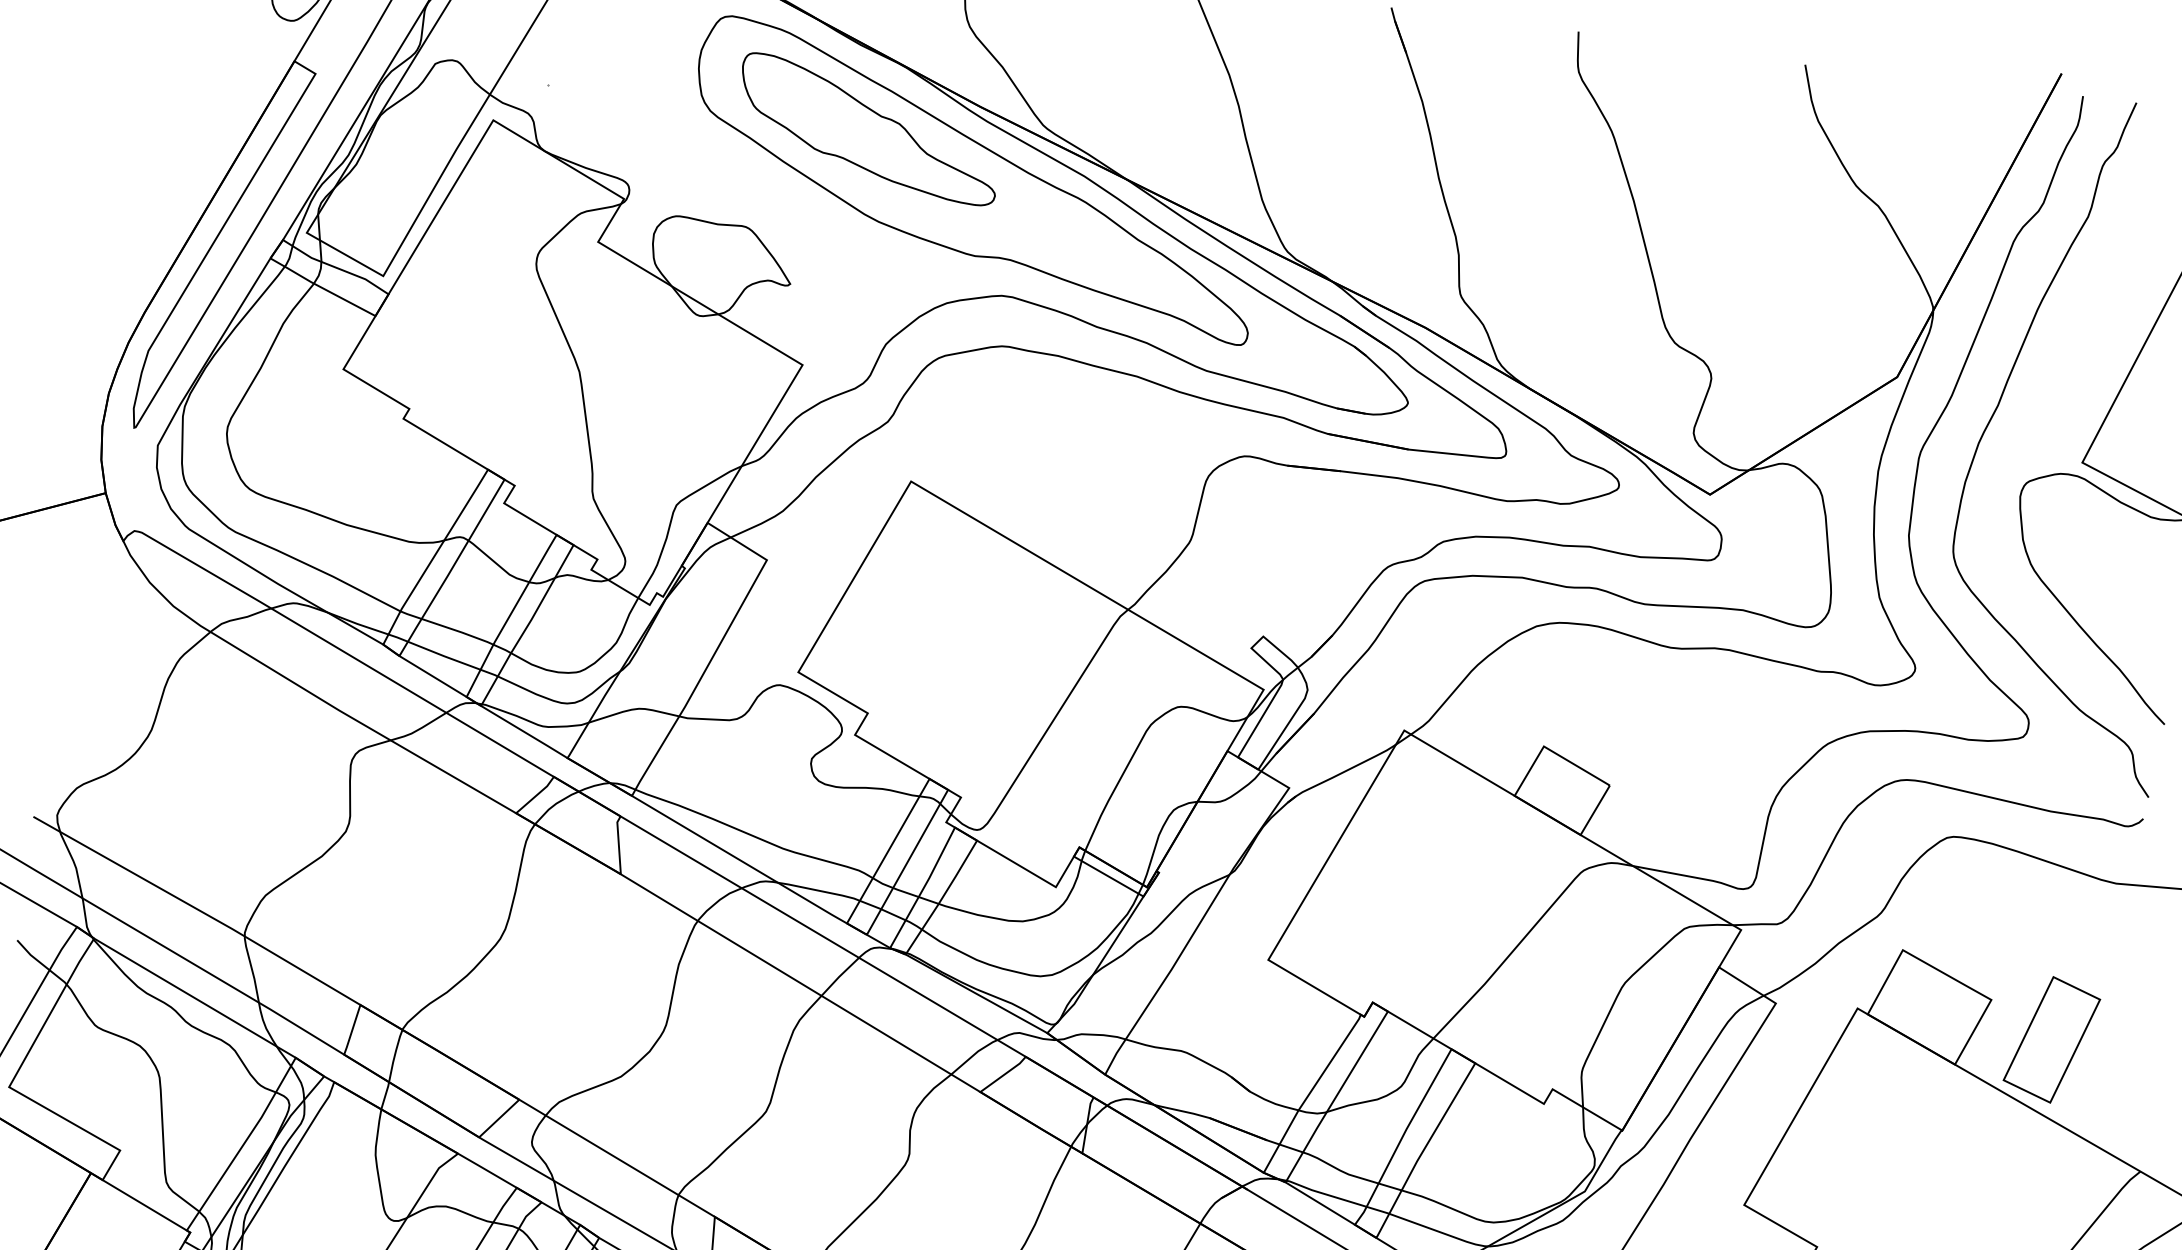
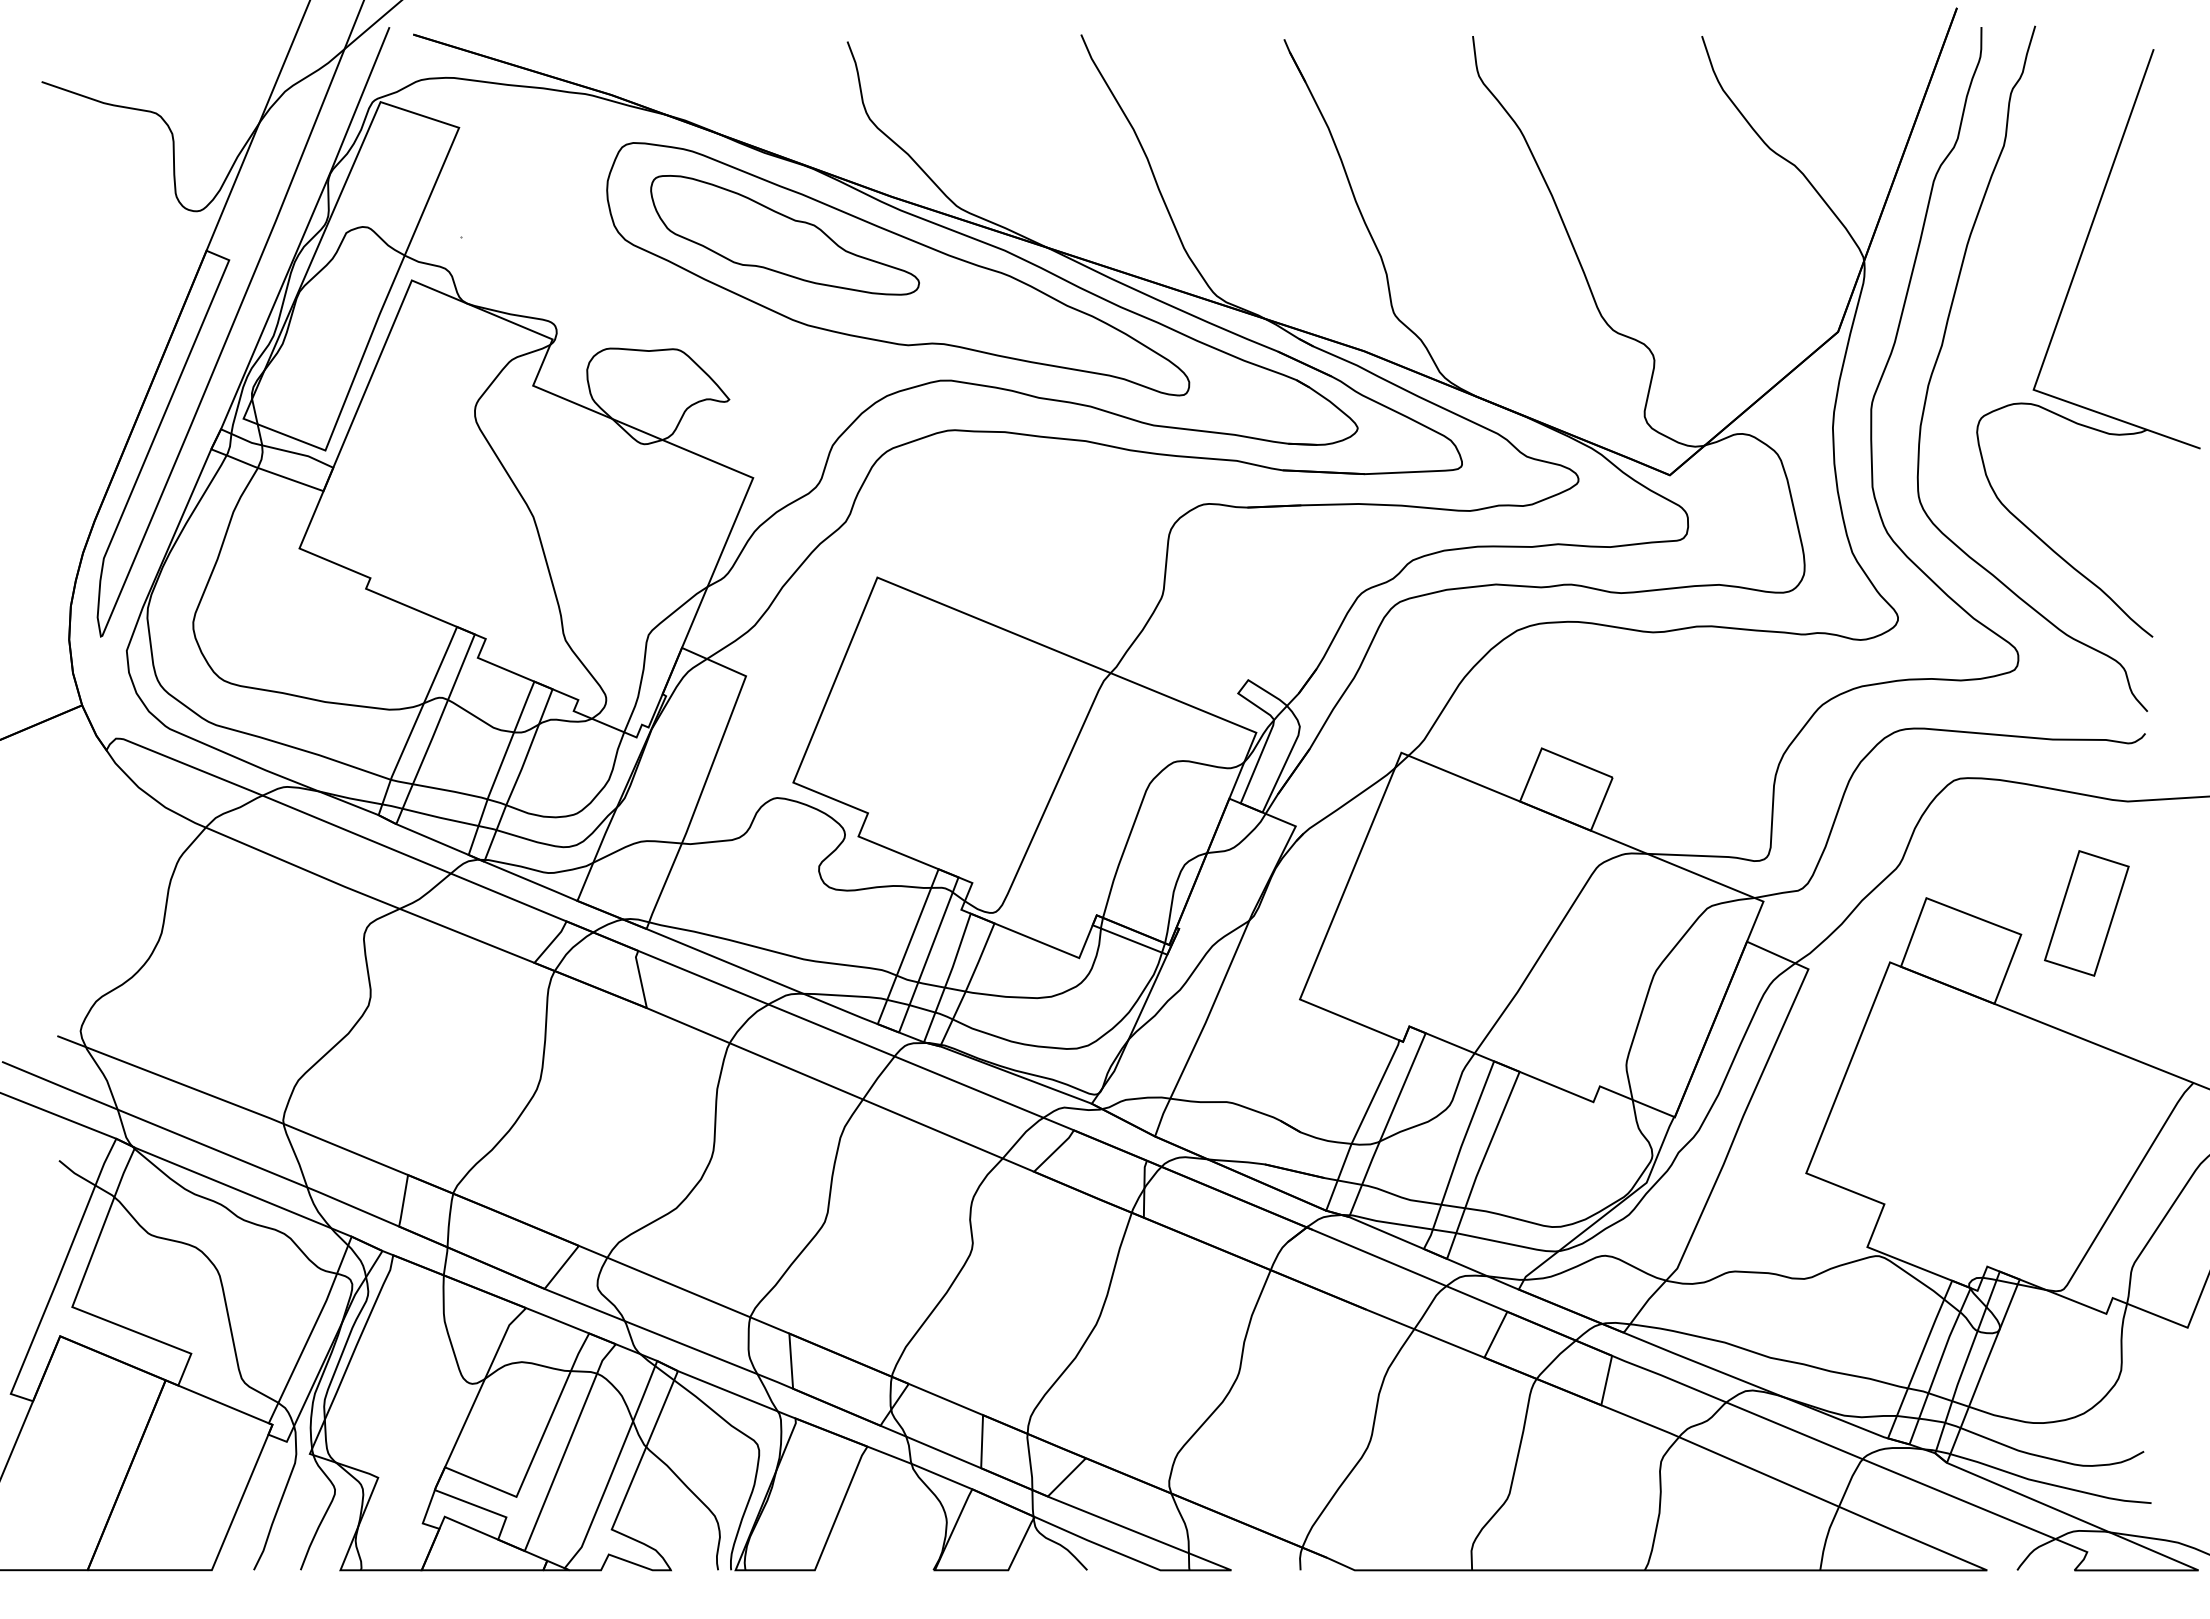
part: (2051, 1039) -> (2086, 913), moved

